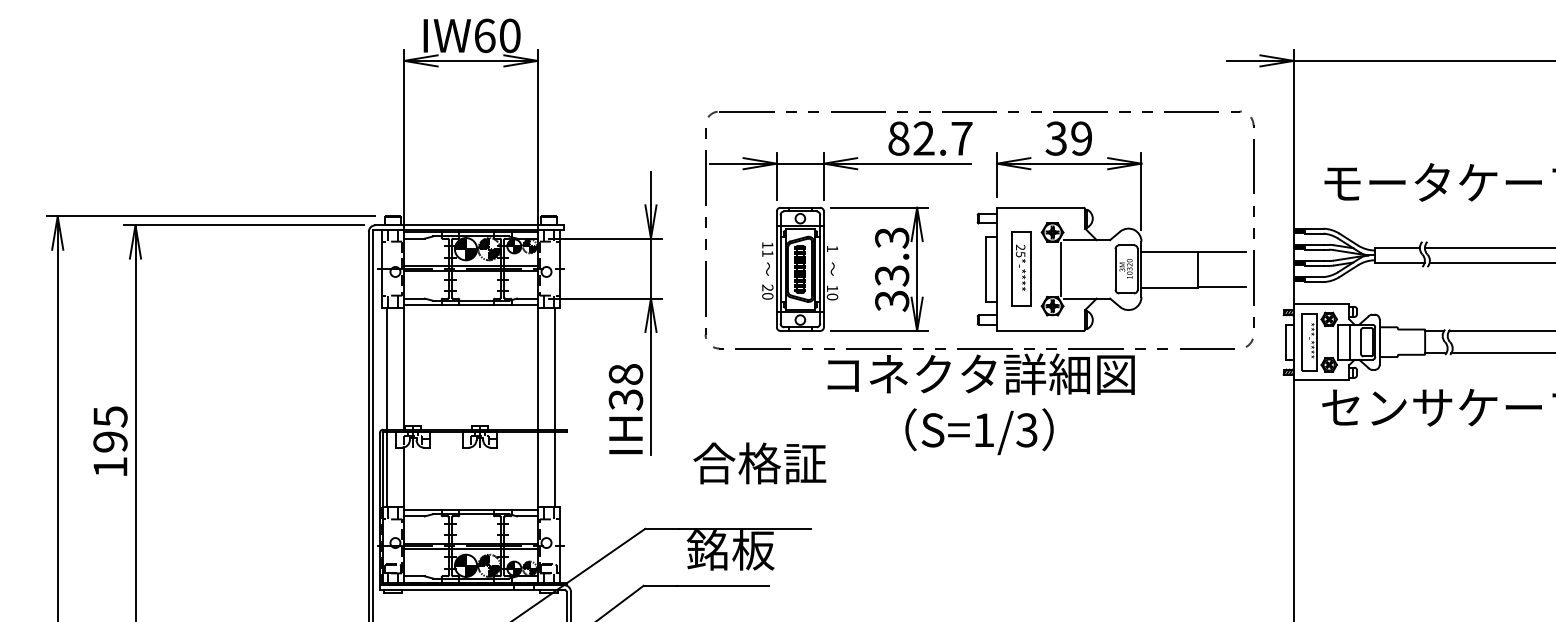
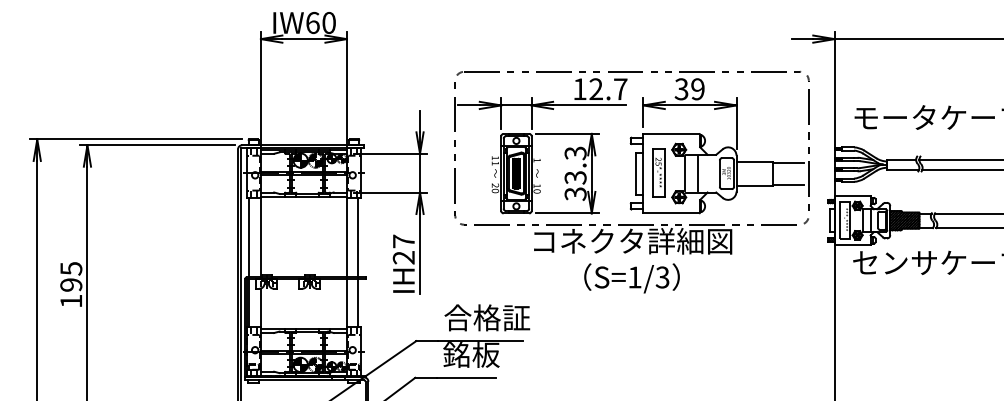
text: (898, 138) -> (579, 89), 82.7 -> 12.7
line: (1081, 269) -> (697, 173), added
hatch: (1401, 341) -> (904, 220), added
text: (625, 386) -> (403, 249), IH38 -> IH27
text: (760, 462) -> (487, 317), moved

